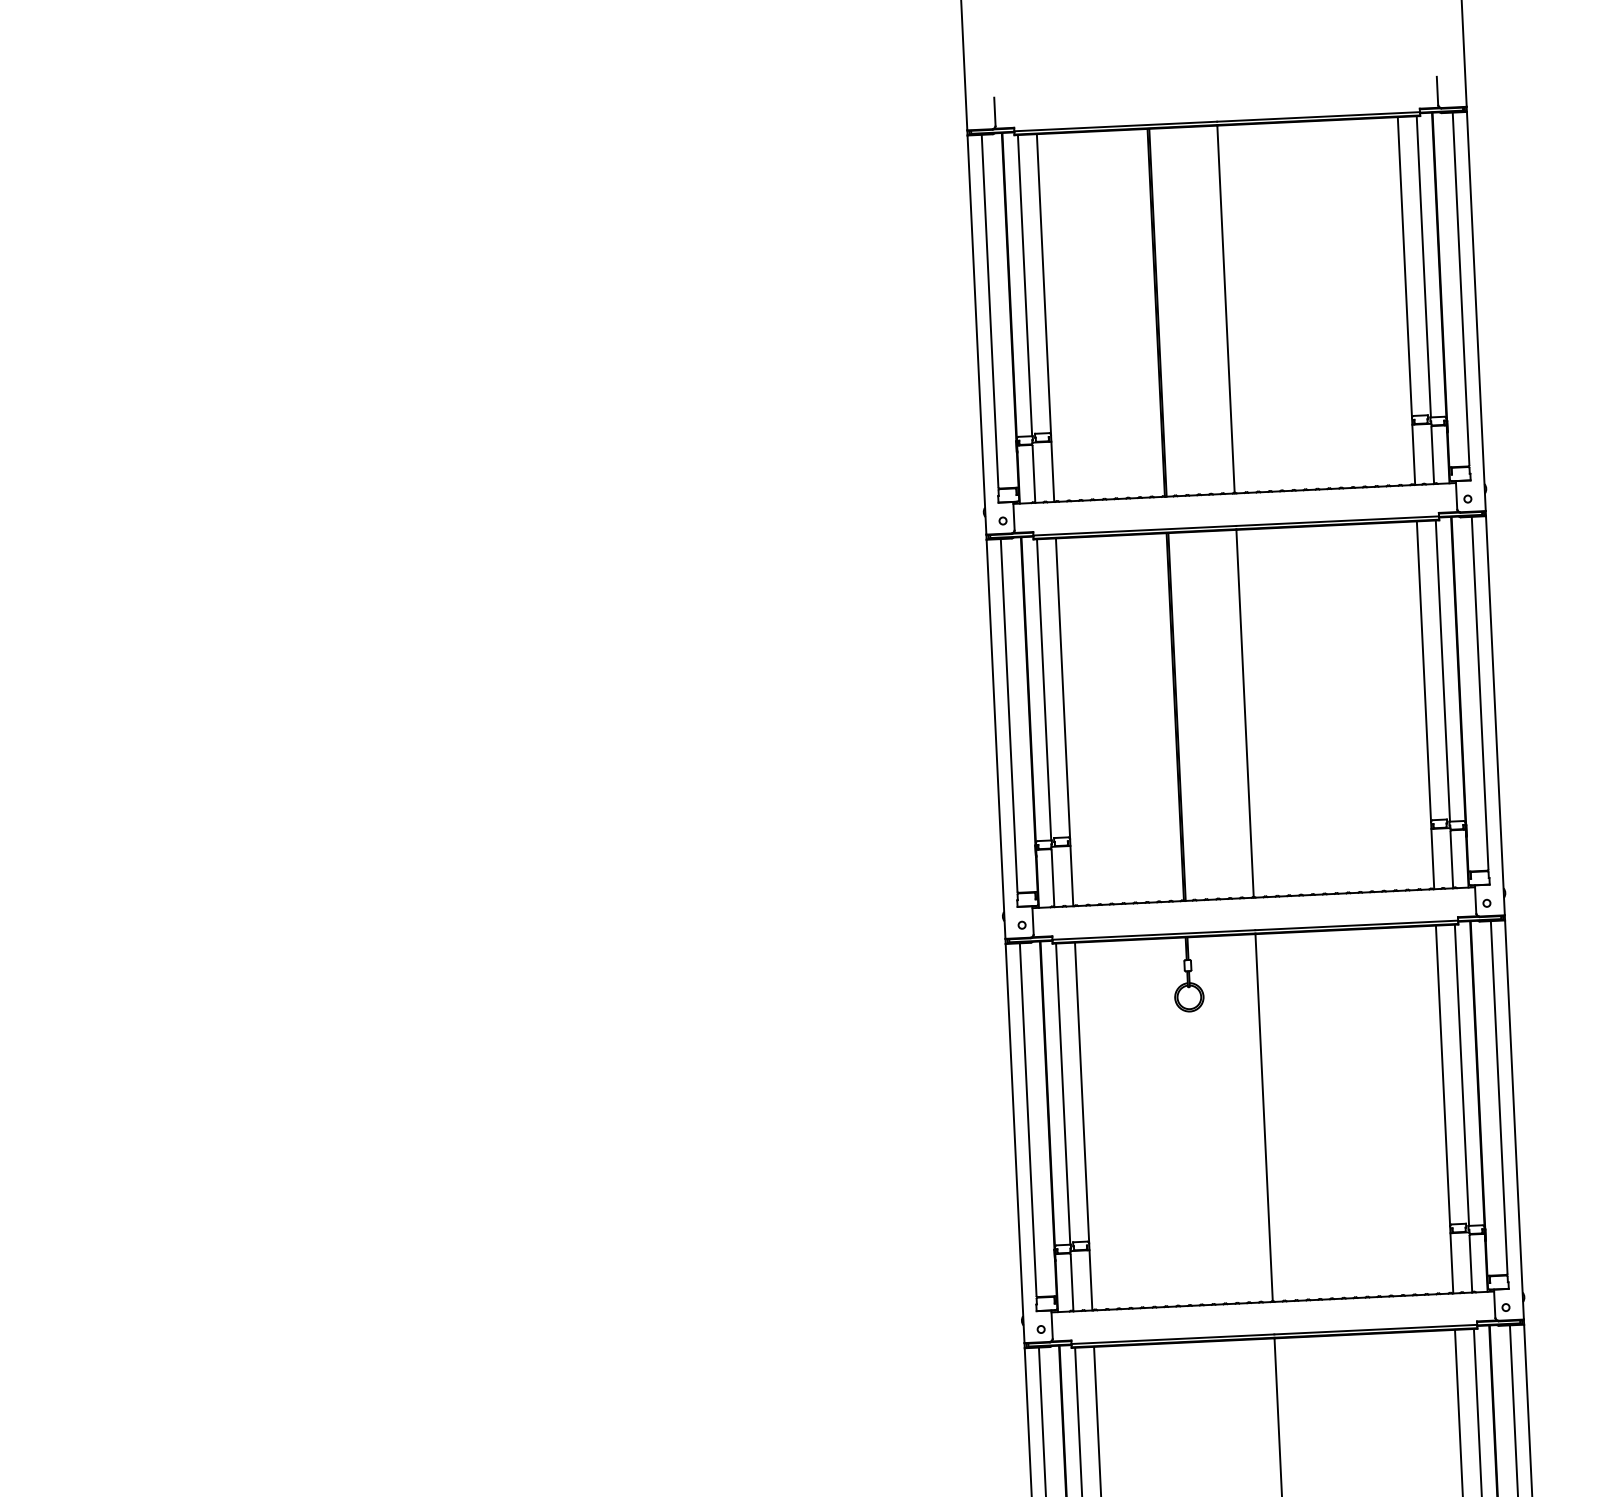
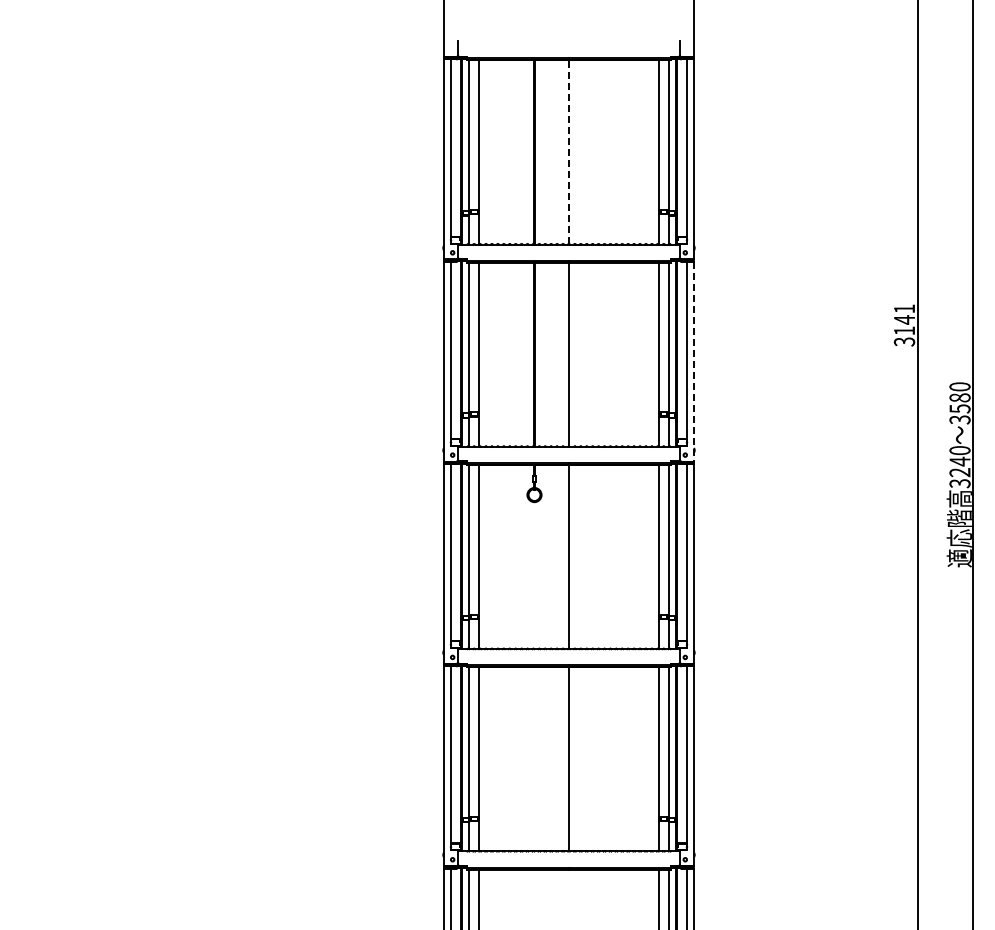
line: (1227, 309) -> (569, 152), solid -> dashed
line: (1494, 715) -> (693, 361), solid -> dashed

